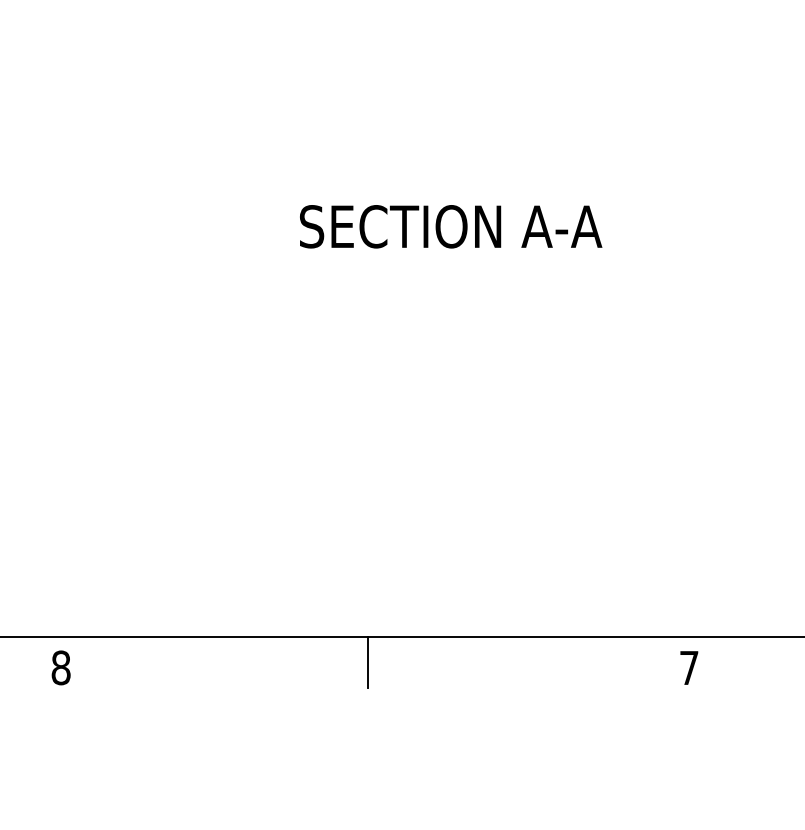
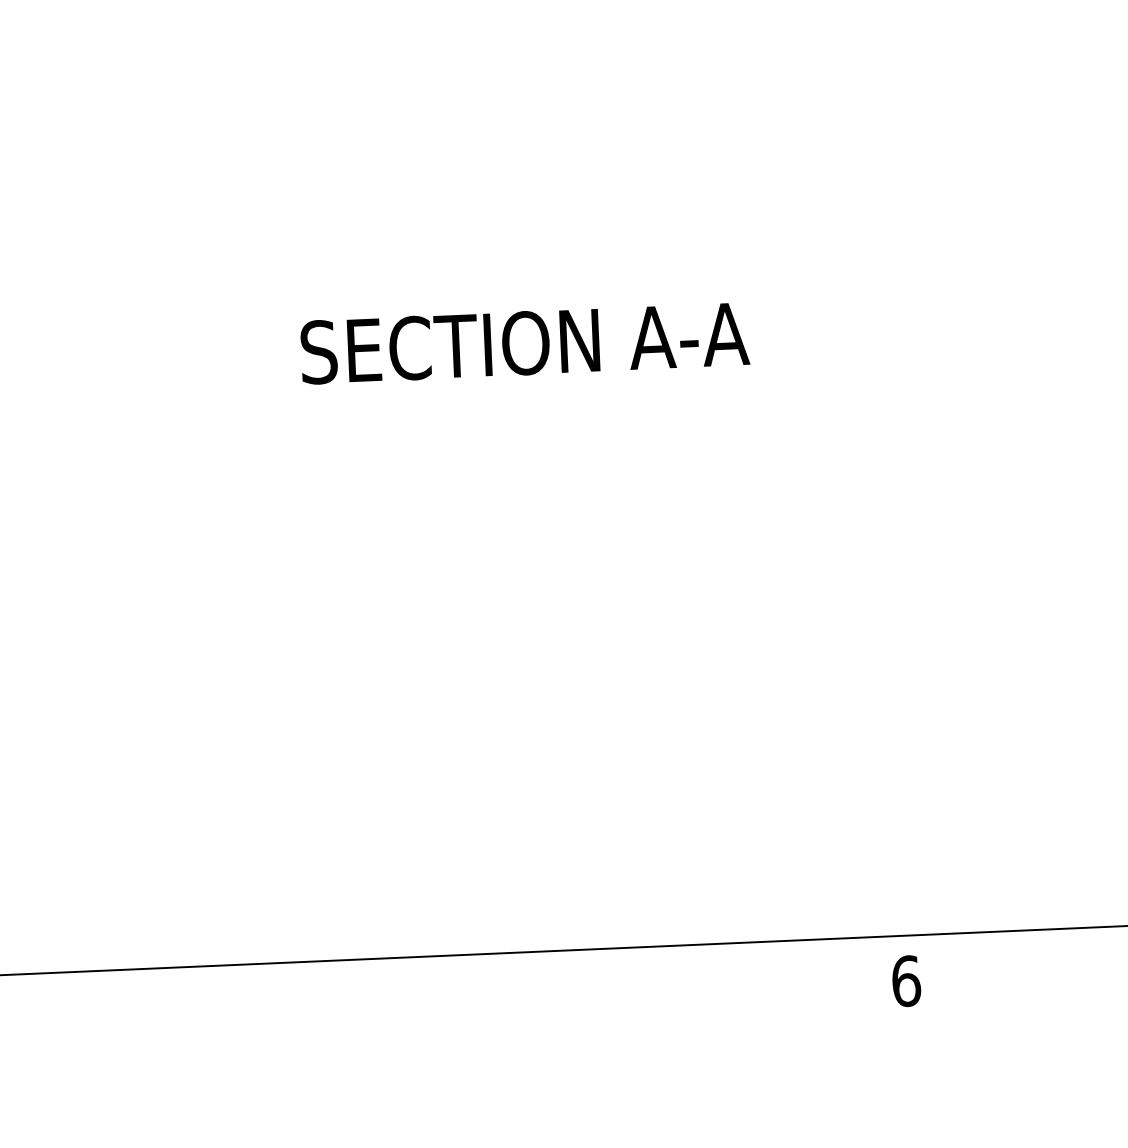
line: (368, 662) -> (430, 993), removed
text: (689, 667) -> (906, 980), 7 -> 6

